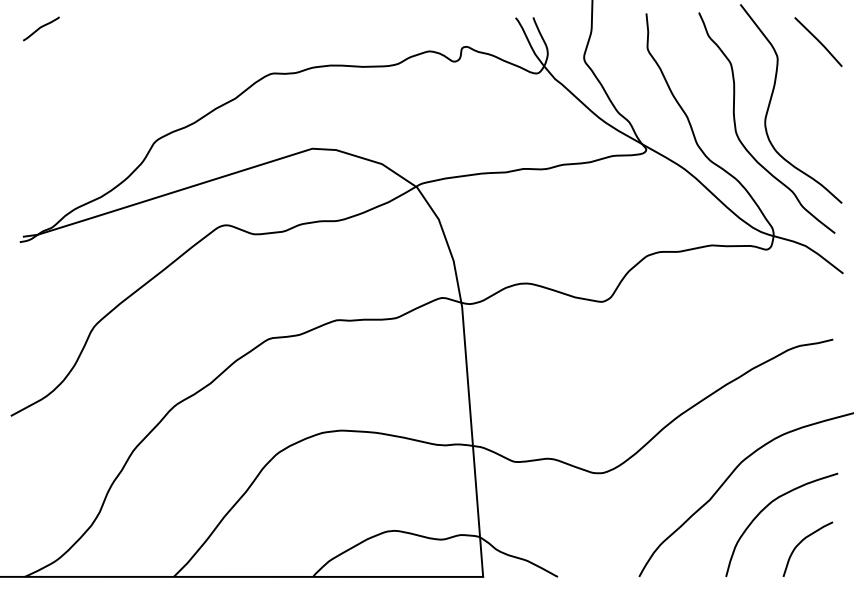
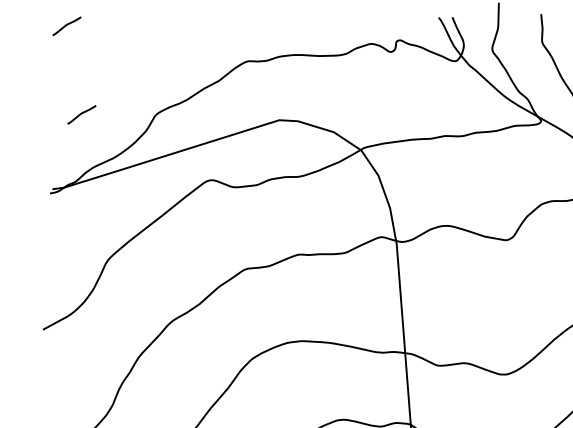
curve: (60, 140) -> (81, 113), added

